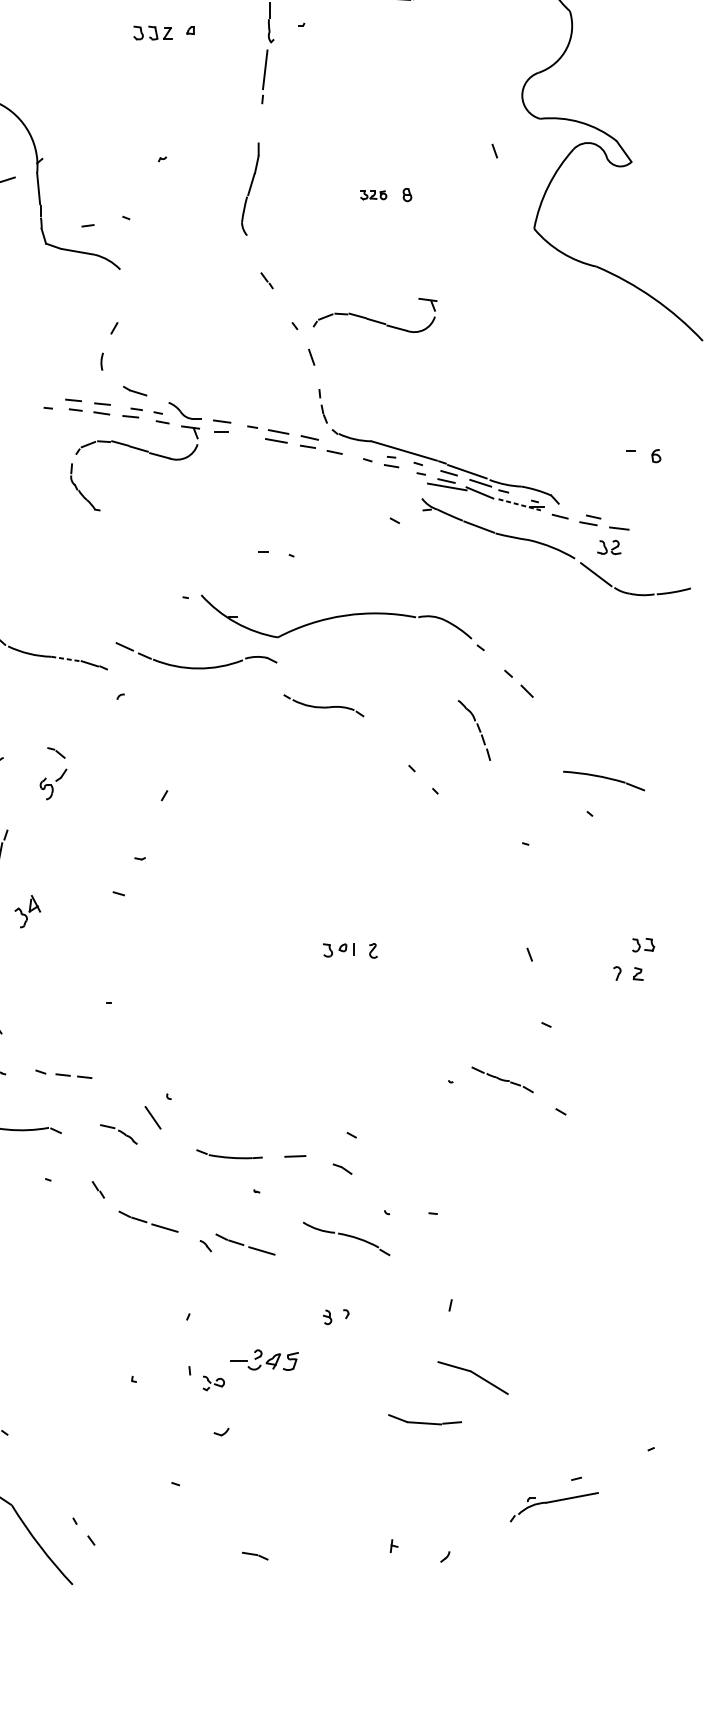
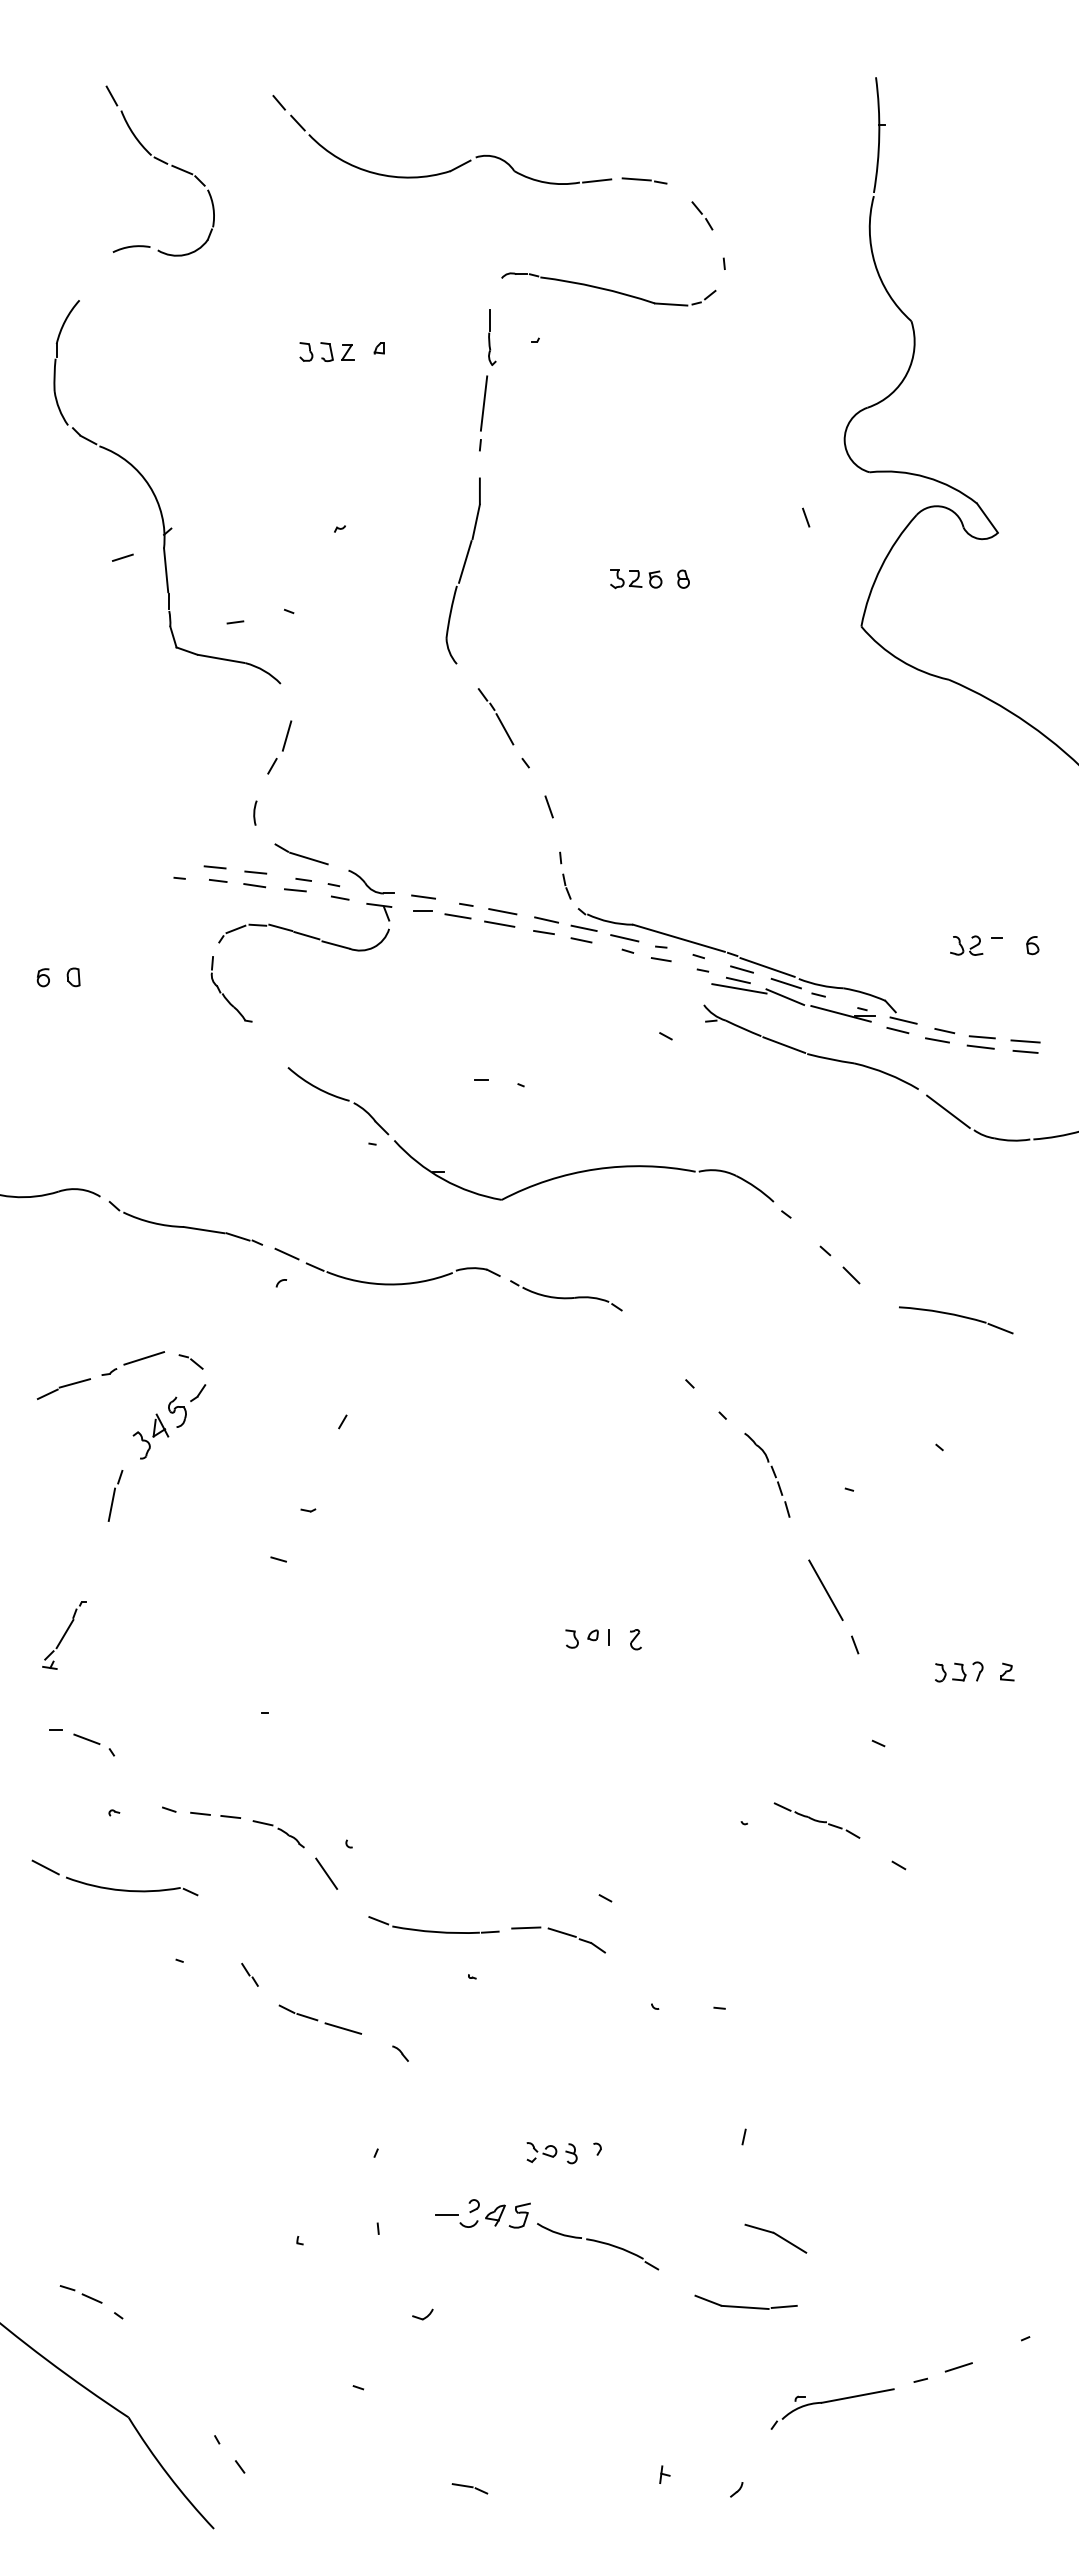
part: (249, 188) -> (462, 570), size x1.43
part: (373, 195) -> (636, 579), size x1.43
line: (279, 302) -> (504, 729), added
line: (124, 306) -> (286, 735), added
part: (373, 319) -> (636, 754), removed
part: (135, 391) -> (301, 854), size x1.67
line: (246, 435) -> (457, 916), added
line: (336, 443) -> (583, 927), added
line: (365, 451) -> (624, 938), added
line: (520, 504) -> (841, 1013), dashed -> solid
line: (564, 509) -> (903, 1020), added
line: (619, 521) -> (981, 1037), added
line: (651, 524) -> (1025, 1041), added
line: (651, 531) -> (1025, 1051), added
part: (609, 547) -> (966, 945), moved
part: (161, 567) -> (338, 1101), added
line: (65, 659) -> (204, 1230), dashed -> solid
part: (196, 667) -> (387, 1283), moved
part: (474, 729) -> (767, 1474), moved
line: (23, 750) -> (144, 1358), added
part: (604, 781) -> (956, 1320), moved
part: (27, 911) -> (150, 1436), moved
line: (508, 915) -> (825, 1589), added
part: (643, 945) -> (950, 1672), moved
part: (118, 1134) -> (278, 1834), moved
part: (229, 1153) -> (433, 1924), size x1.43
line: (320, 1159) -> (561, 1932), added
part: (346, 1238) -> (598, 2246), moved
part: (245, 1244) -> (456, 2051), removed
part: (472, 1377) -> (775, 2238), size x0.62
part: (213, 1383) -> (541, 2152), moved
part: (424, 1419) -> (745, 2301), moved
line: (603, 1469) -> (958, 2367), added
part: (552, 1502) -> (830, 2402), moved

